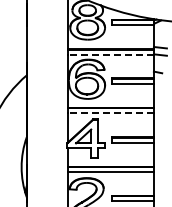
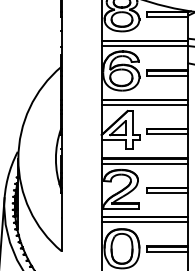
line: (111, 54) -> (145, 46), dashed -> solid
line: (111, 113) -> (145, 105), dashed -> solid

